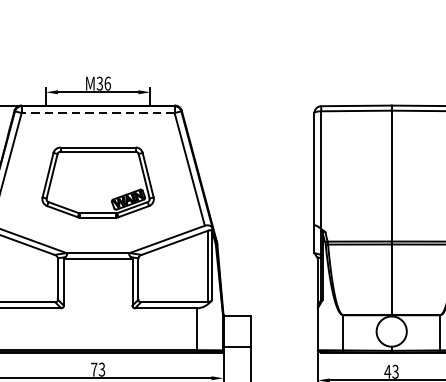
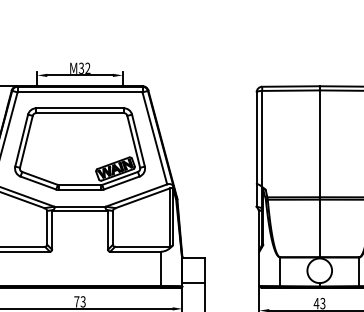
text: (107, 82) -> (87, 67), M36 -> M32
line: (97, 113) -> (79, 92), dashed -> solid
part: (97, 181) -> (79, 148), size x1.43

